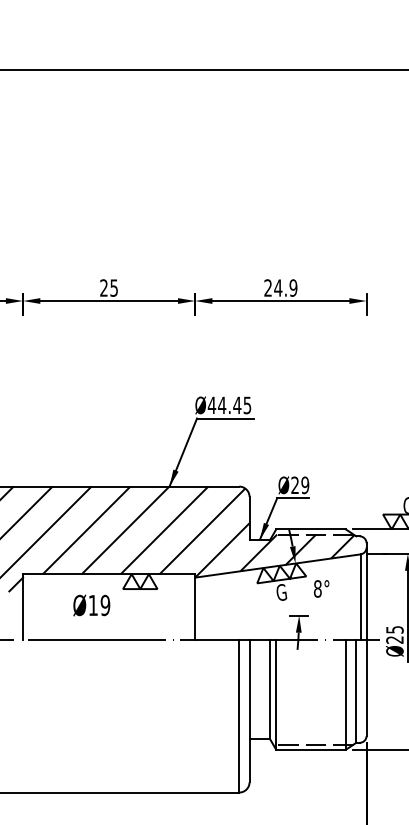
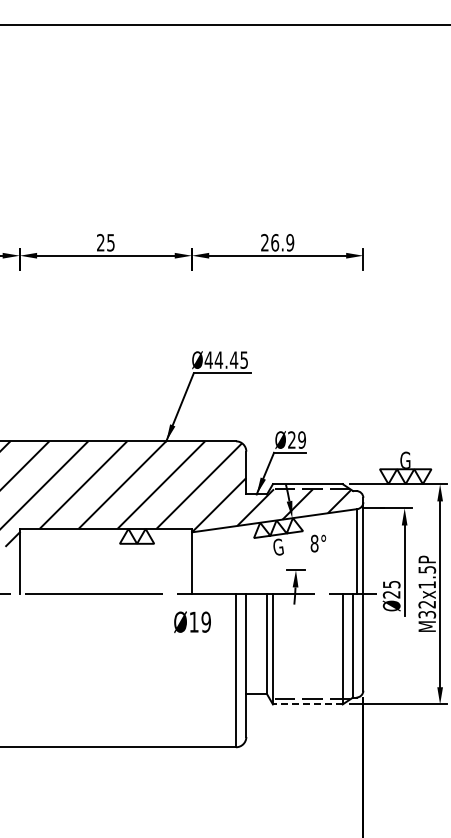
text: (277, 287) -> (274, 242), 24.9 -> 26.9
text: (91, 604) -> (192, 621), moved
line: (310, 749) -> (307, 704), solid -> dashed

